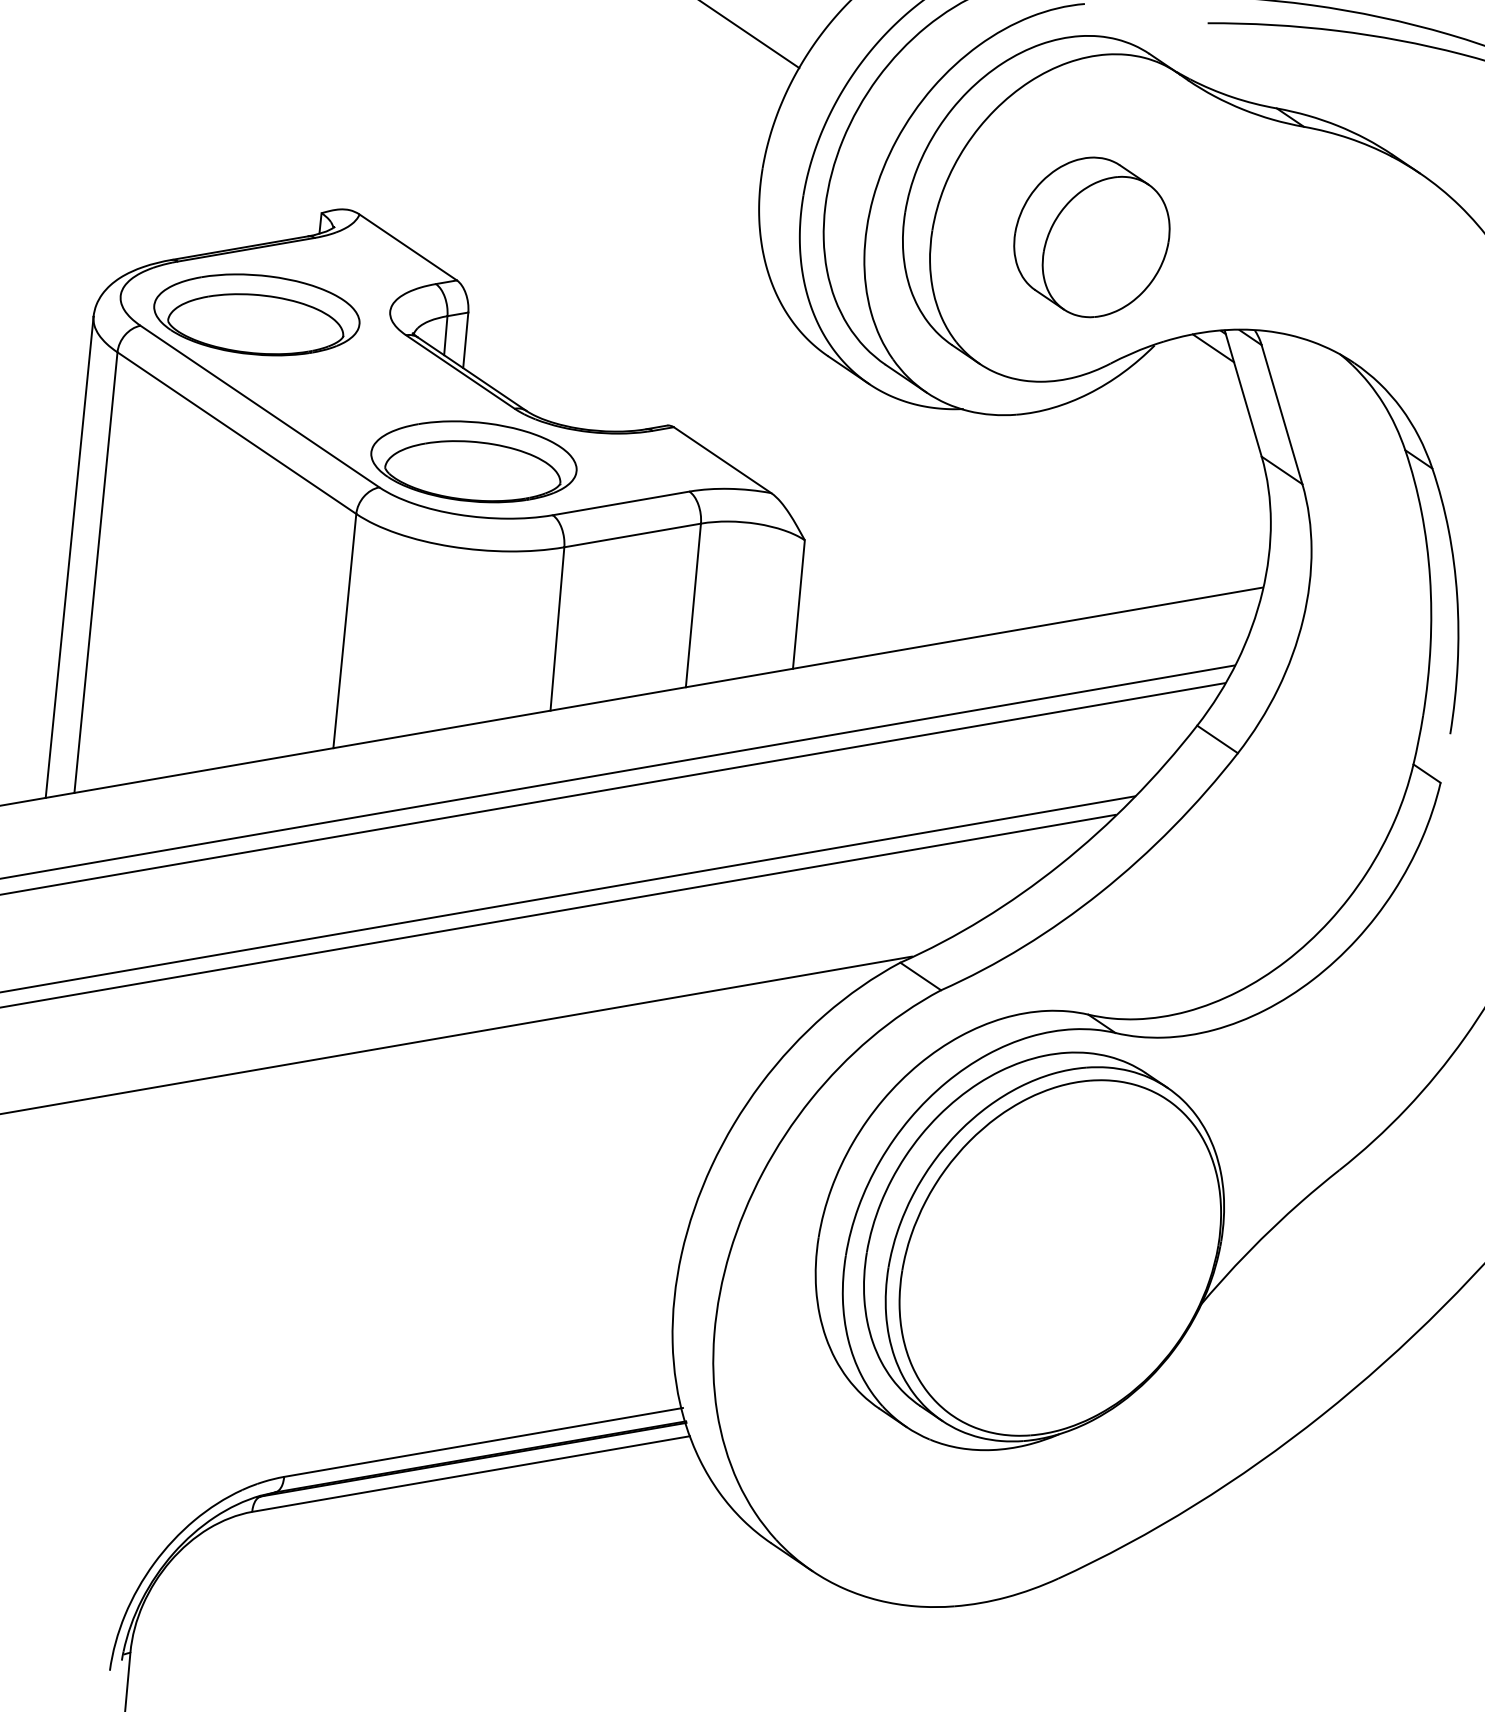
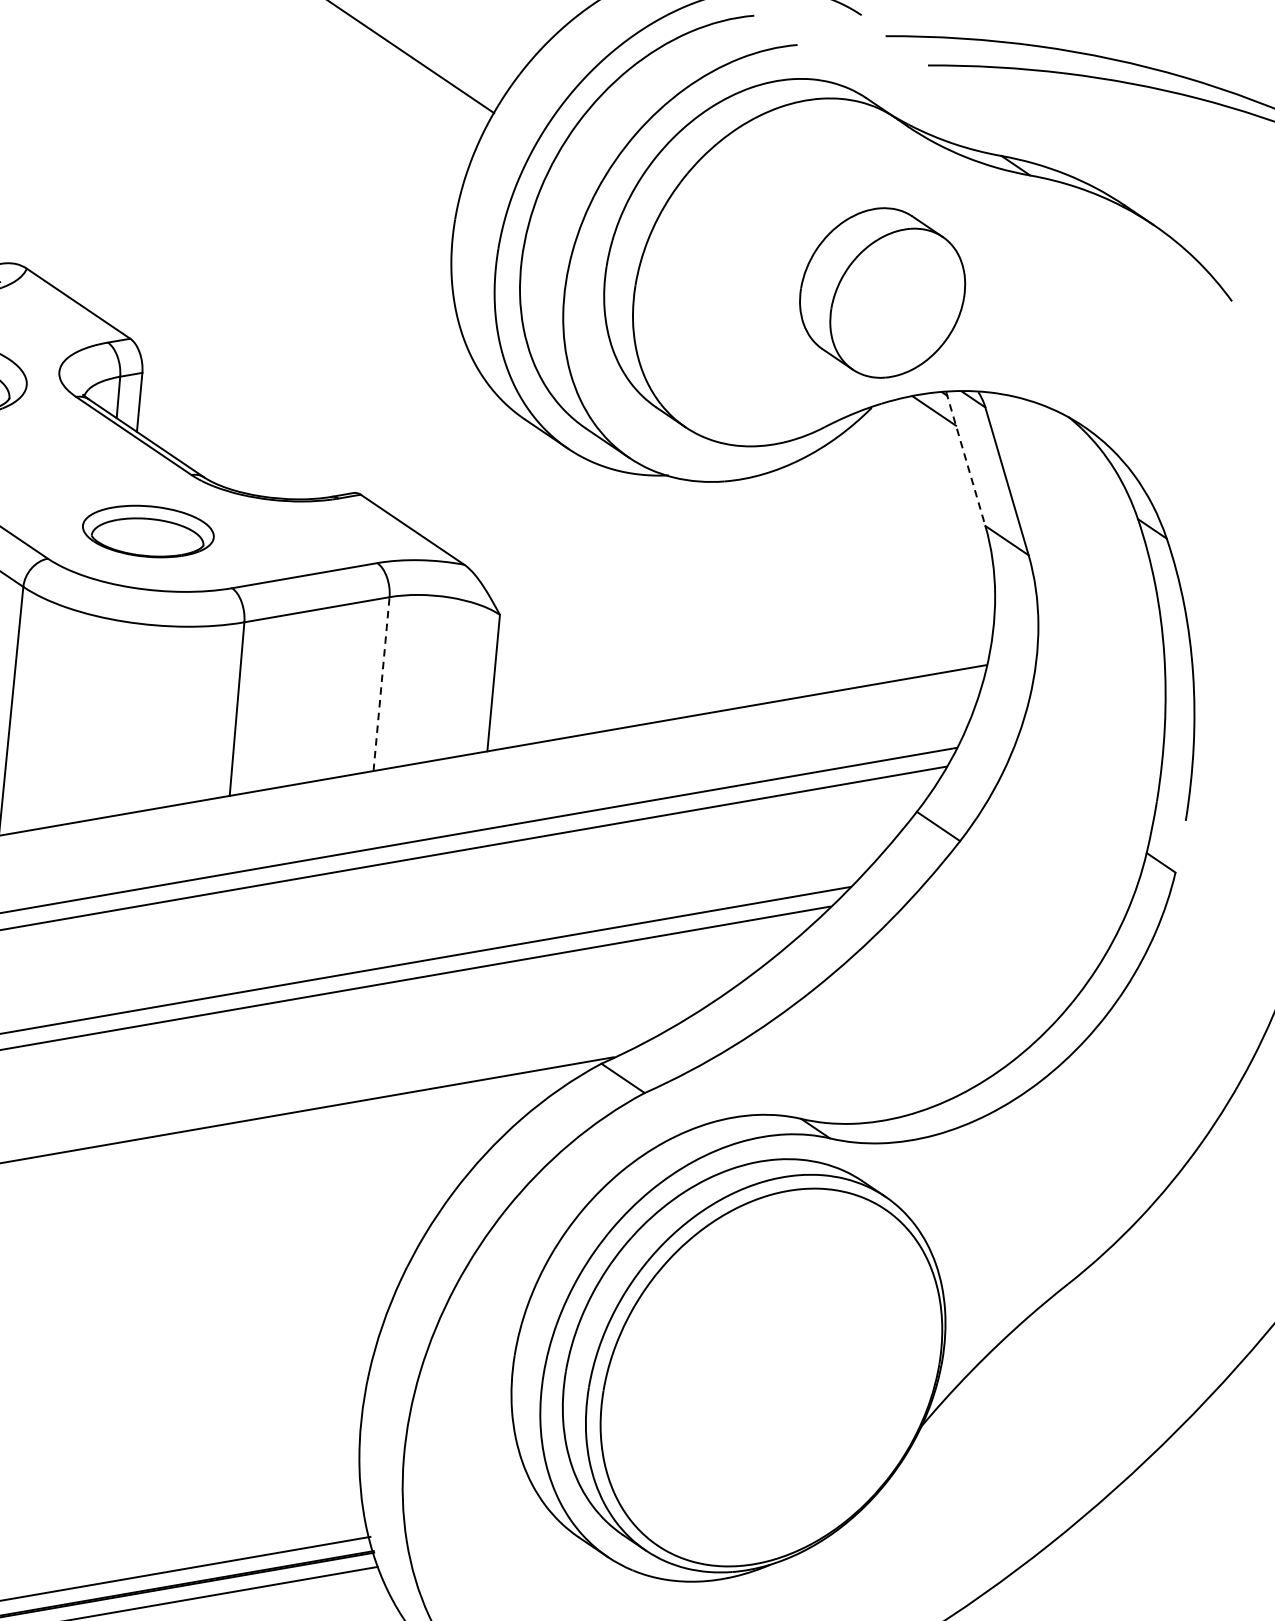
part: (1091, 237) -> (882, 293), moved
line: (1243, 393) -> (966, 458), solid -> dashed
part: (473, 461) -> (147, 531), size x0.6
line: (693, 604) -> (381, 683), solid -> dashed

